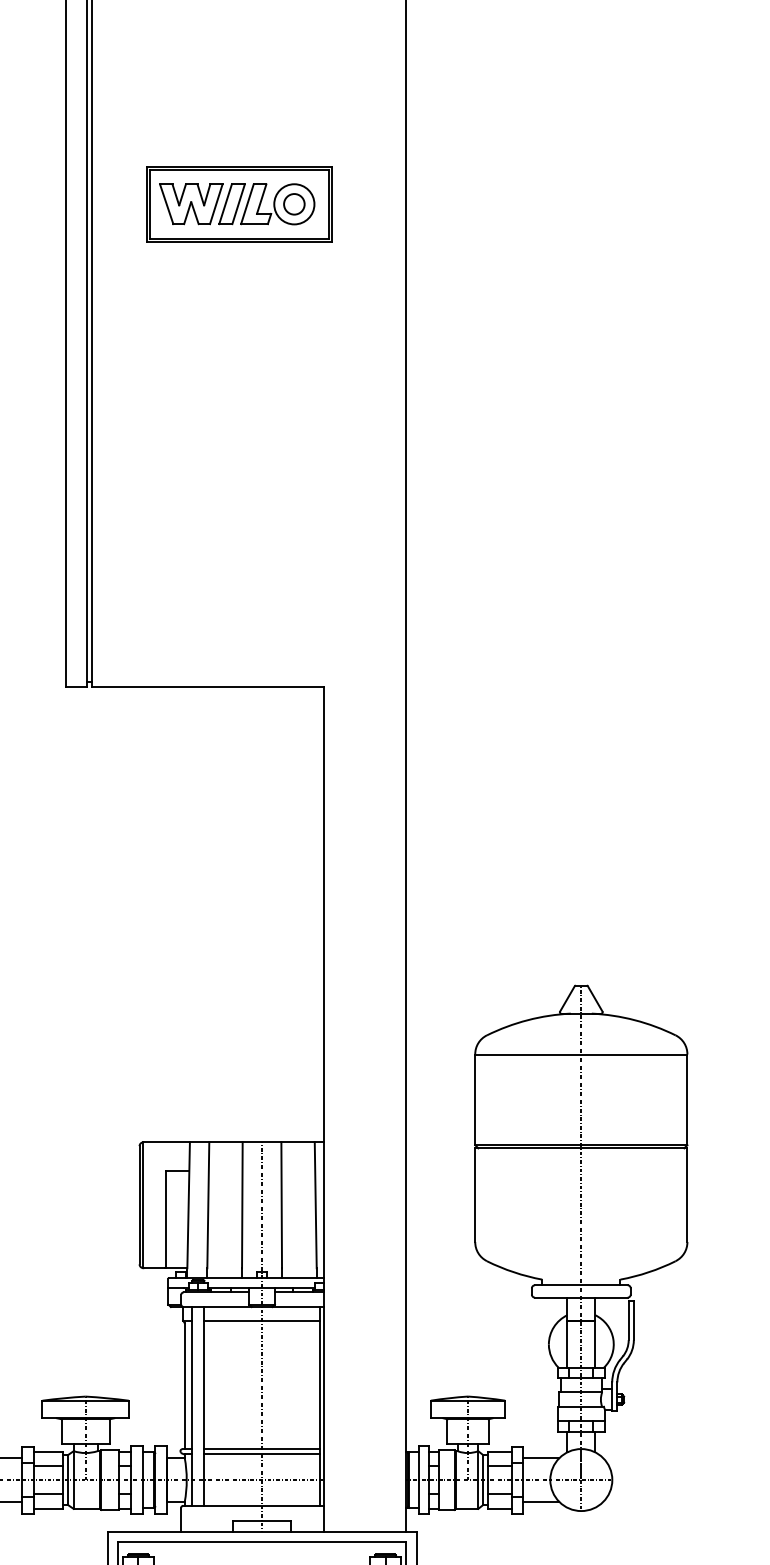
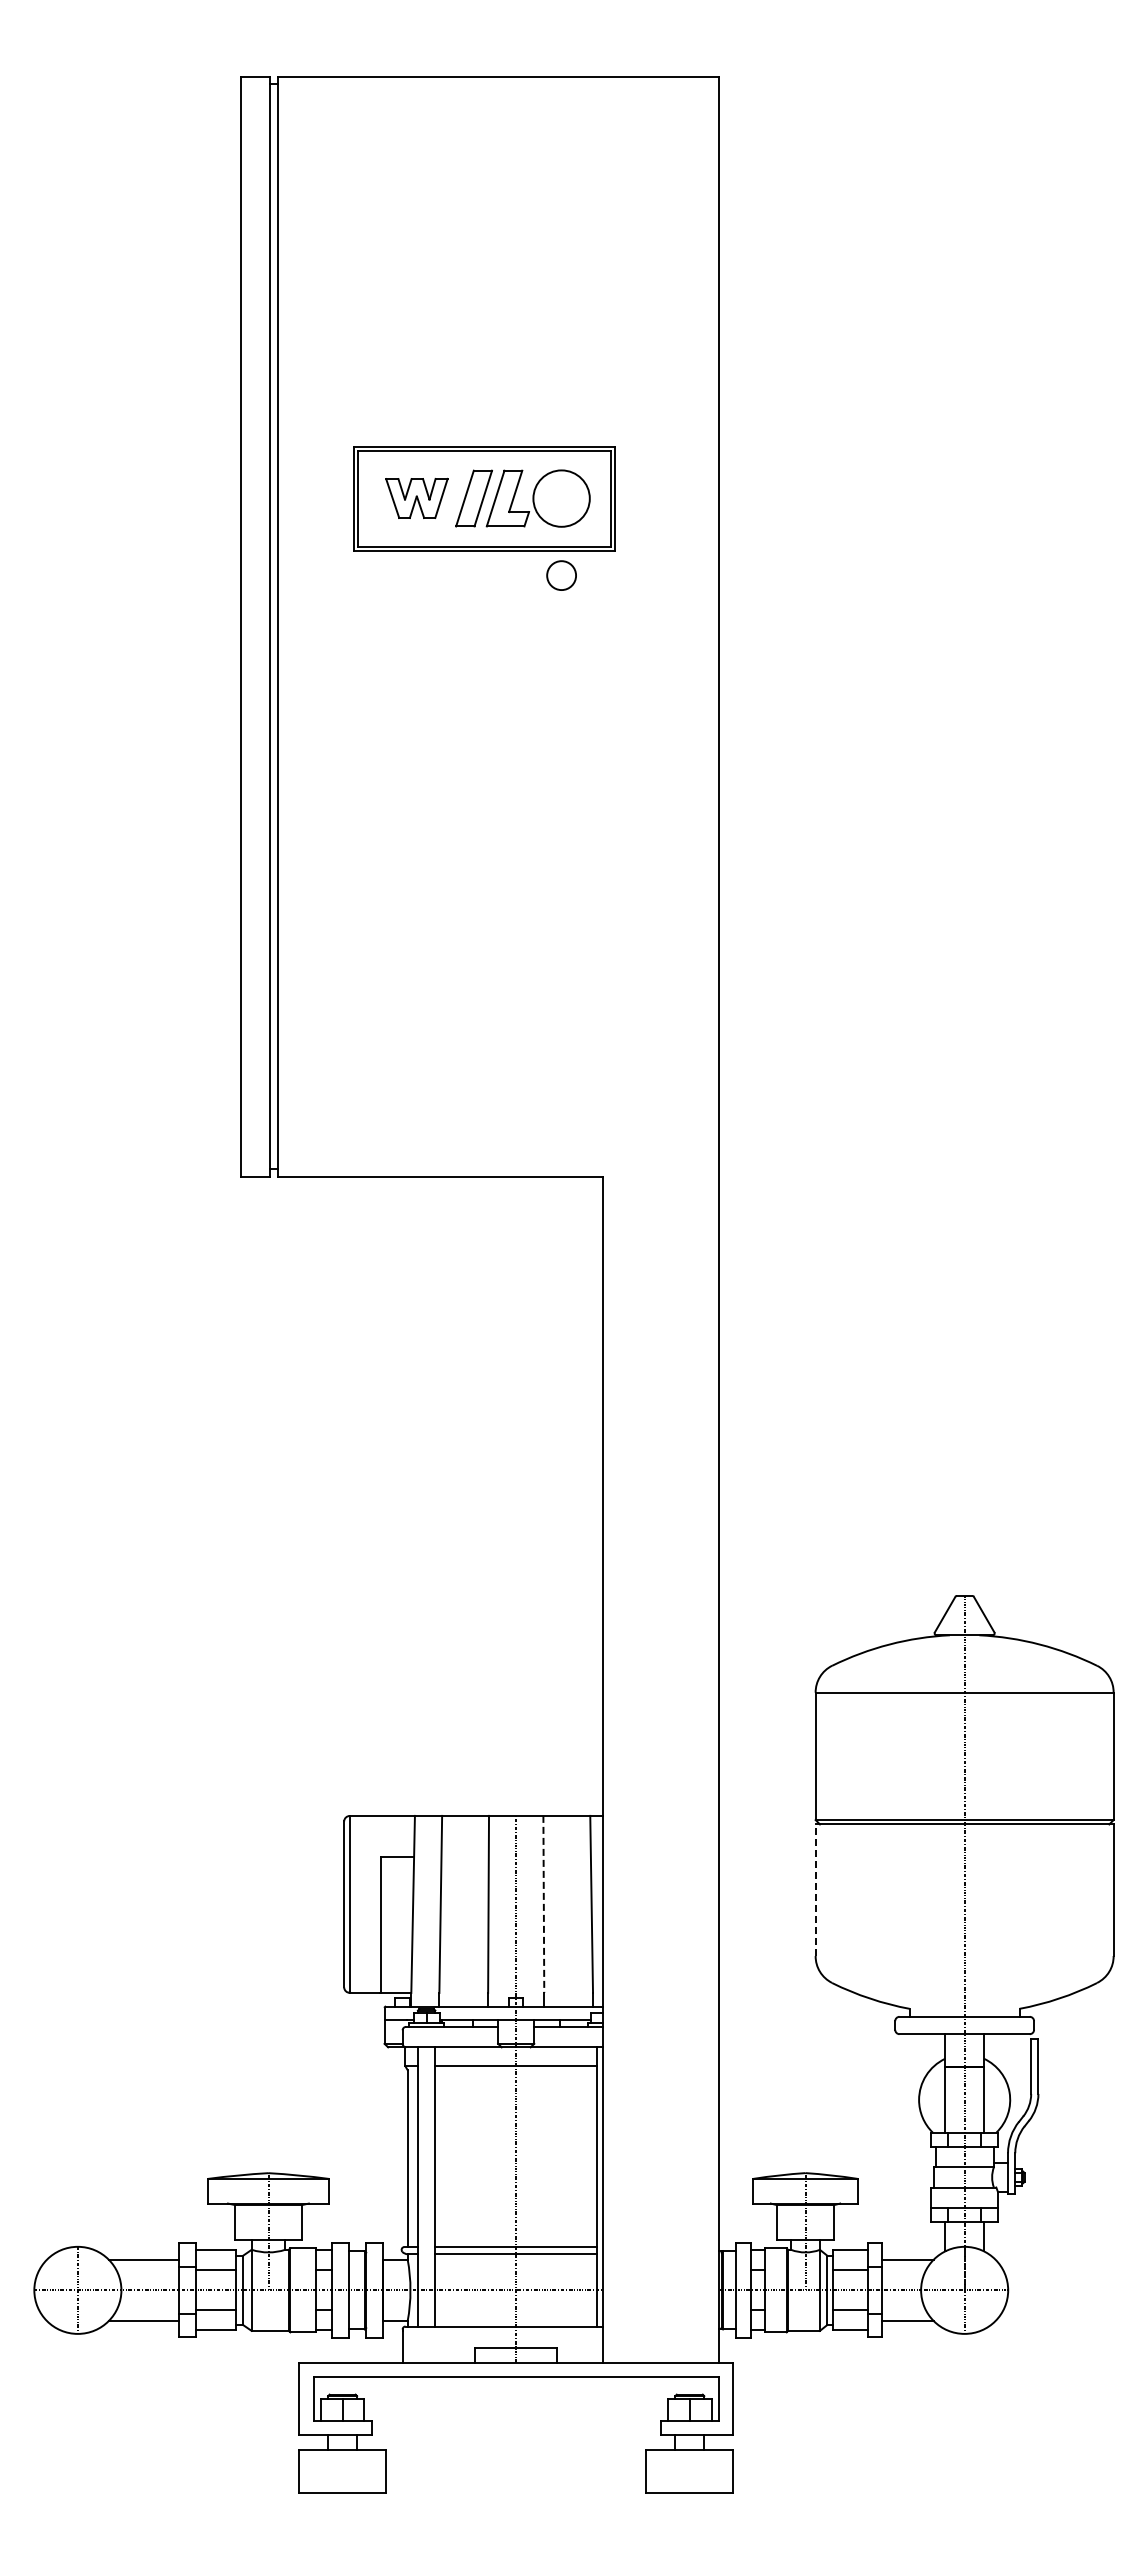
part: (191, 204) -> (416, 498), size x0.7
circle: (294, 204) -> (561, 575), moved
line: (475, 1195) -> (815, 1890), solid -> dashed
line: (281, 1205) -> (543, 1904), solid -> dashed

